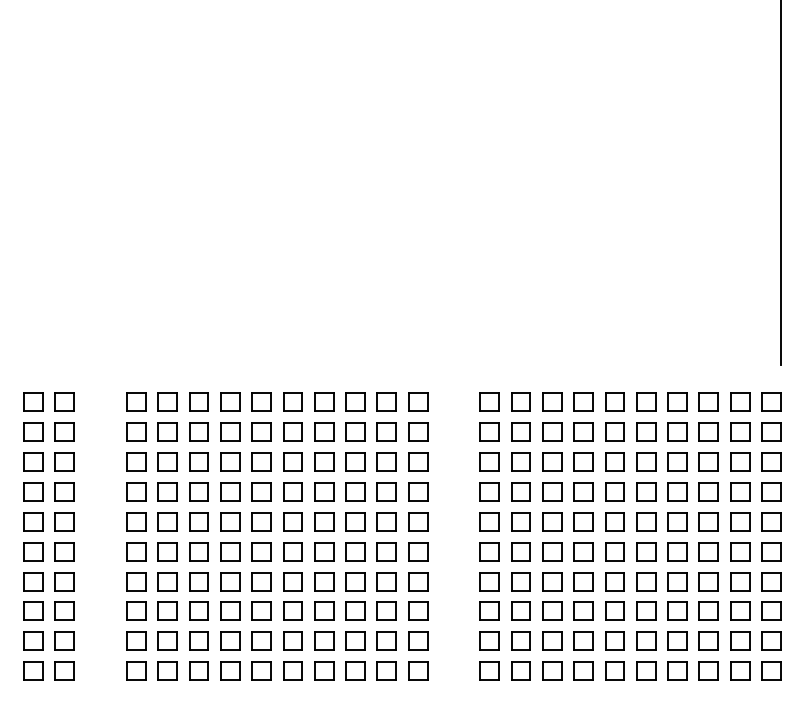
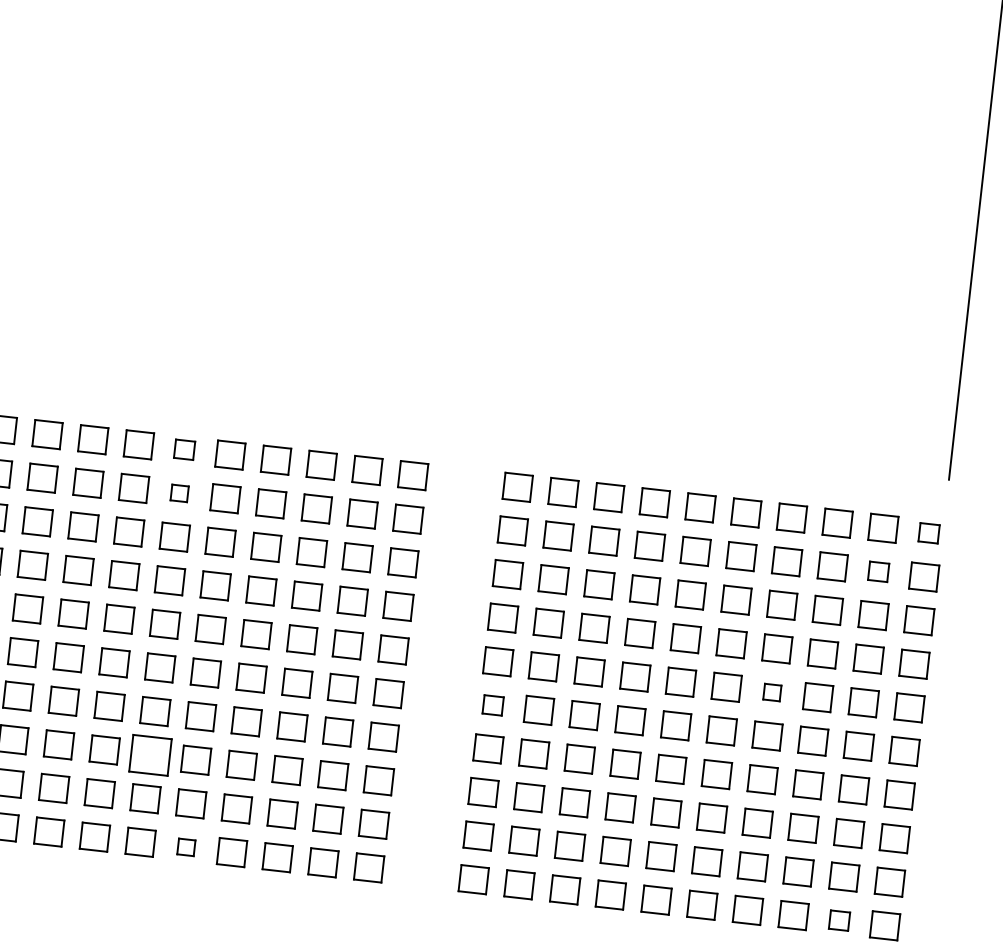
part: (261, 401) -> (184, 448), size x0.7
part: (771, 401) -> (929, 532), size x0.7
part: (261, 431) -> (179, 492), size x0.6
part: (740, 431) -> (879, 570), size x0.7
part: (677, 521) -> (772, 691), size x0.6
part: (489, 551) -> (492, 704), size x0.7
part: (261, 610) -> (150, 753), size x1.4
part: (292, 670) -> (185, 846), size x0.6
part: (740, 670) -> (839, 919), size x0.7

